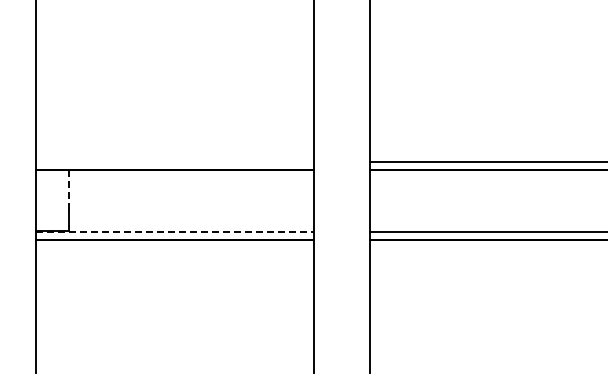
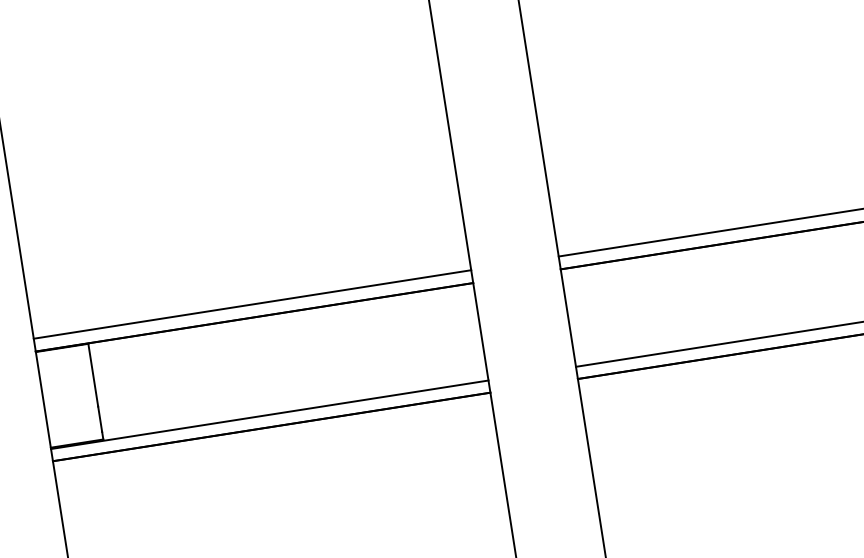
line: (174, 161) -> (251, 304), added
line: (69, 190) -> (93, 375), dashed -> solid
line: (175, 231) -> (270, 414), dashed -> solid

